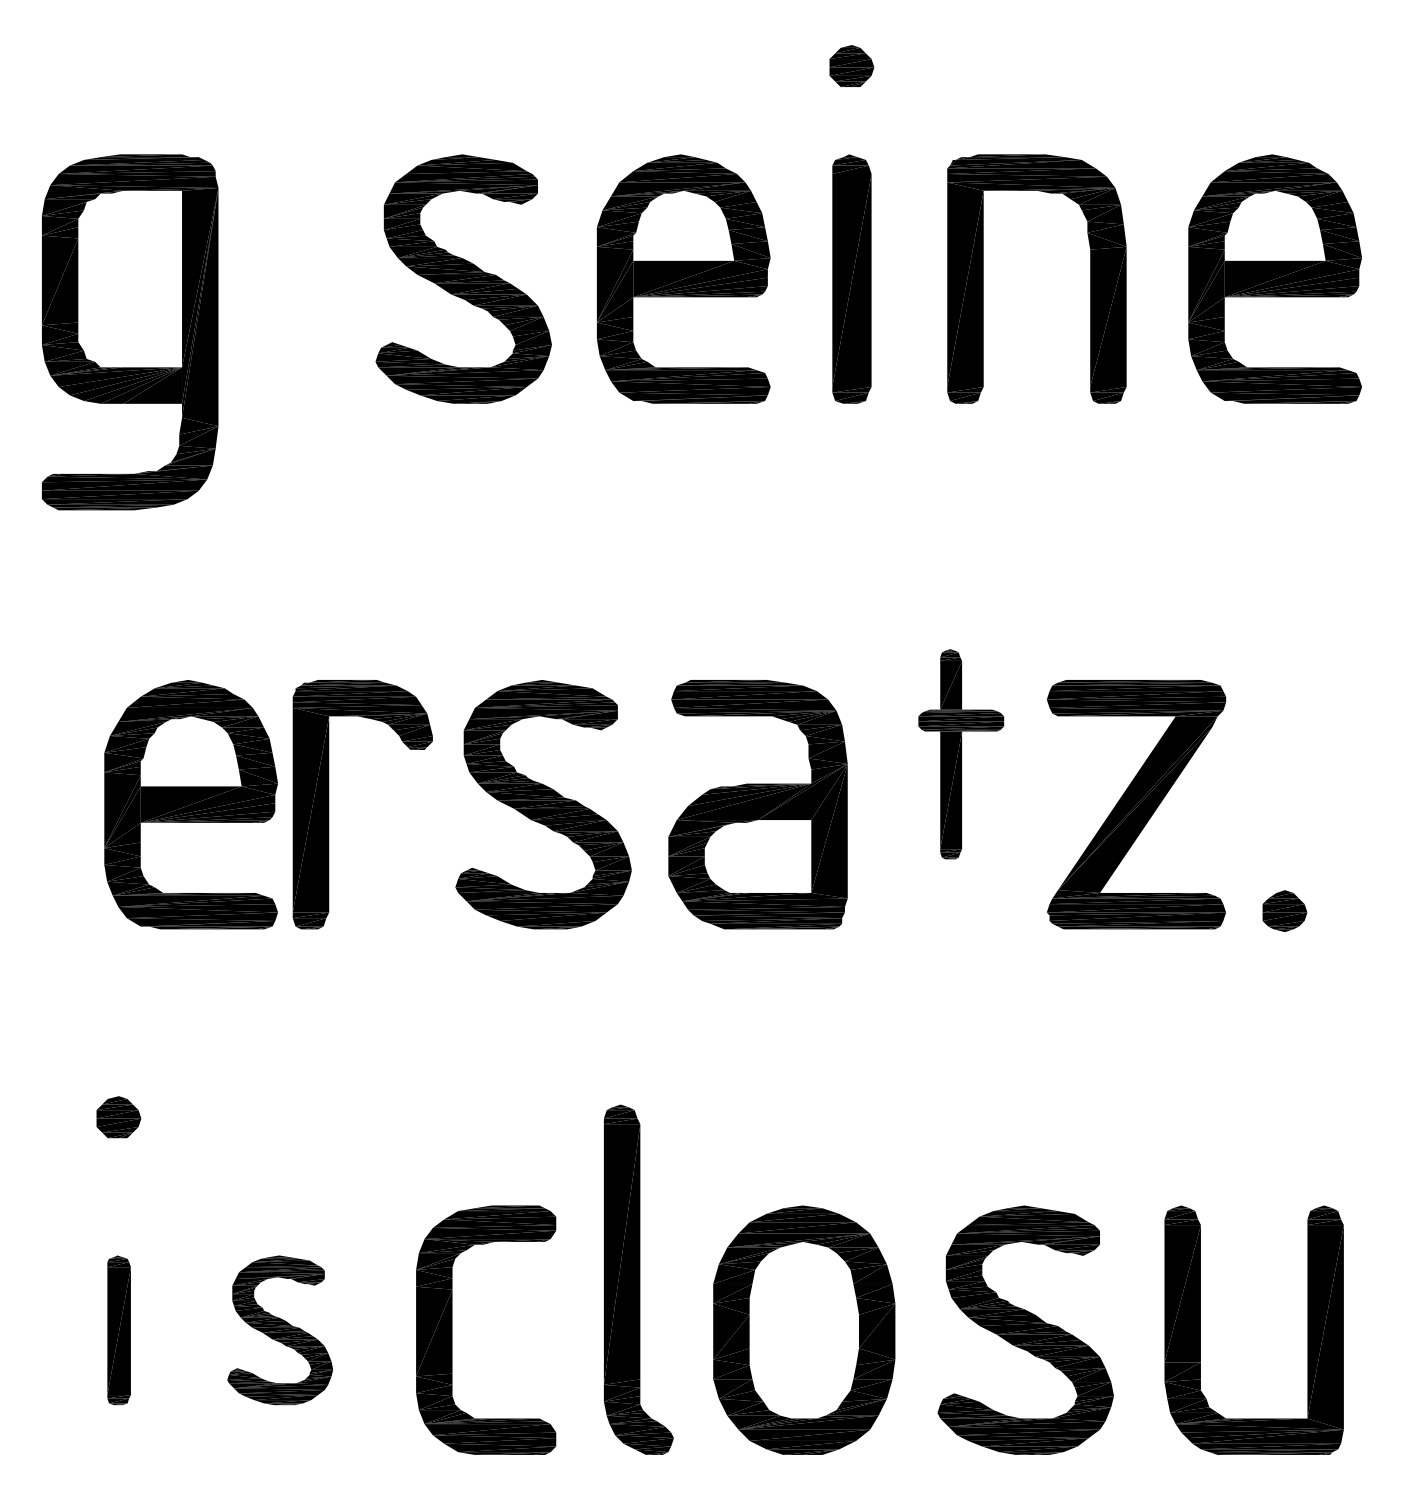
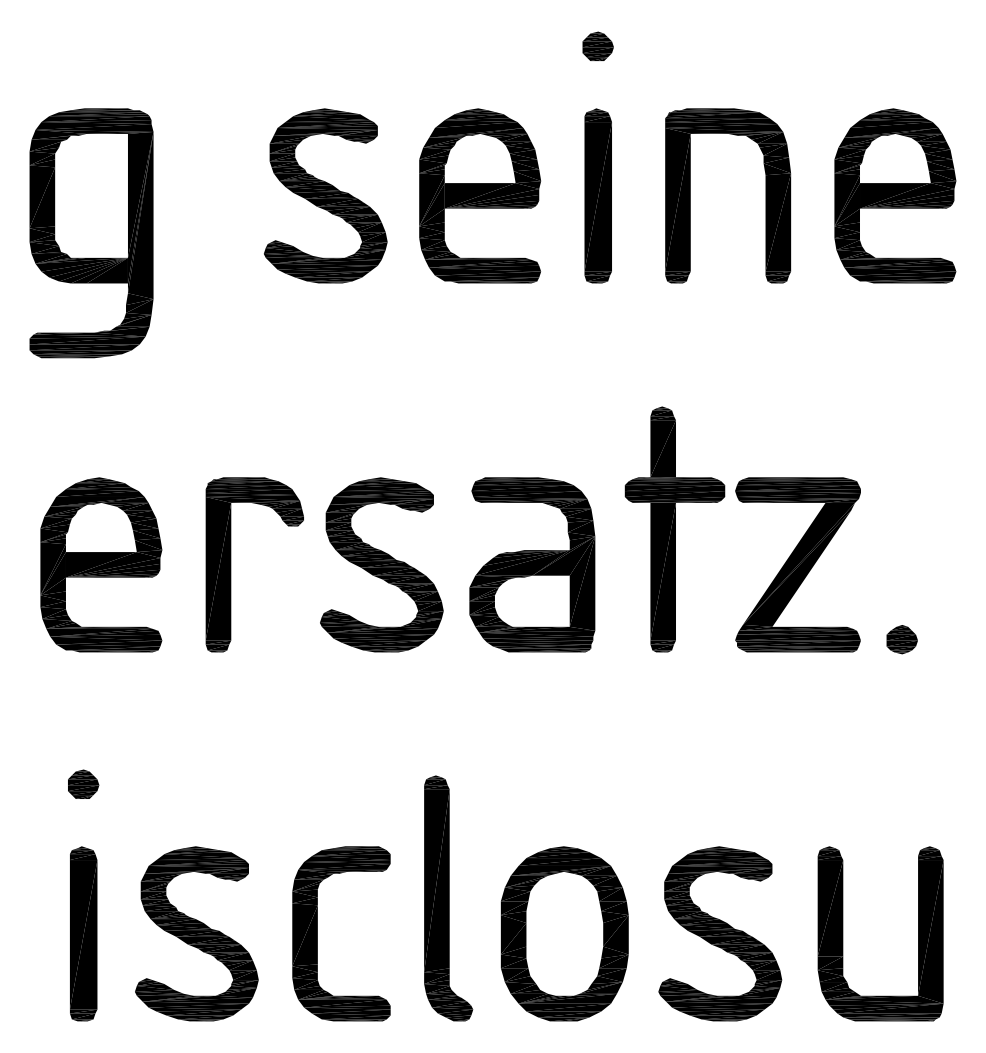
part: (960, 754) -> (674, 529), size x1.67
part: (191, 804) -> (101, 564), moved
part: (118, 1329) -> (83, 933), size x1.67
part: (279, 1329) -> (196, 933), size x1.67

